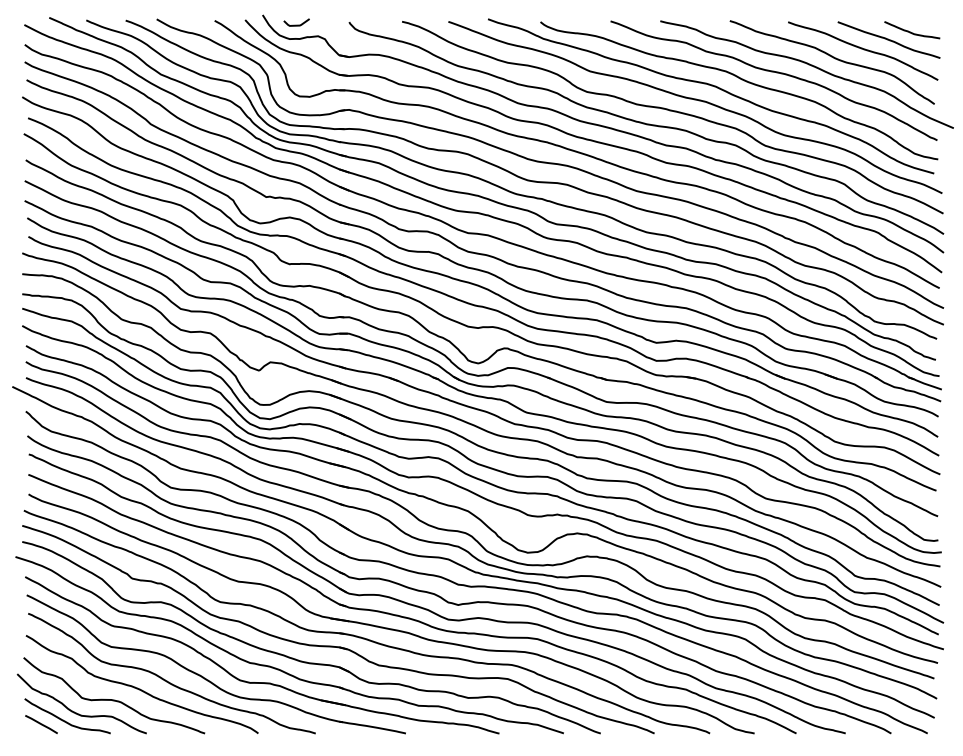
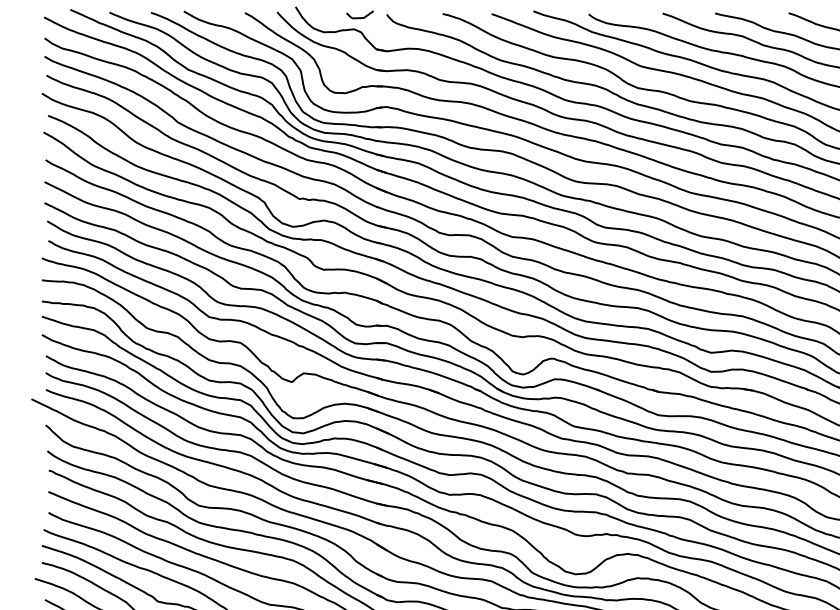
curve: (296, 24) -> (359, 16), moved

